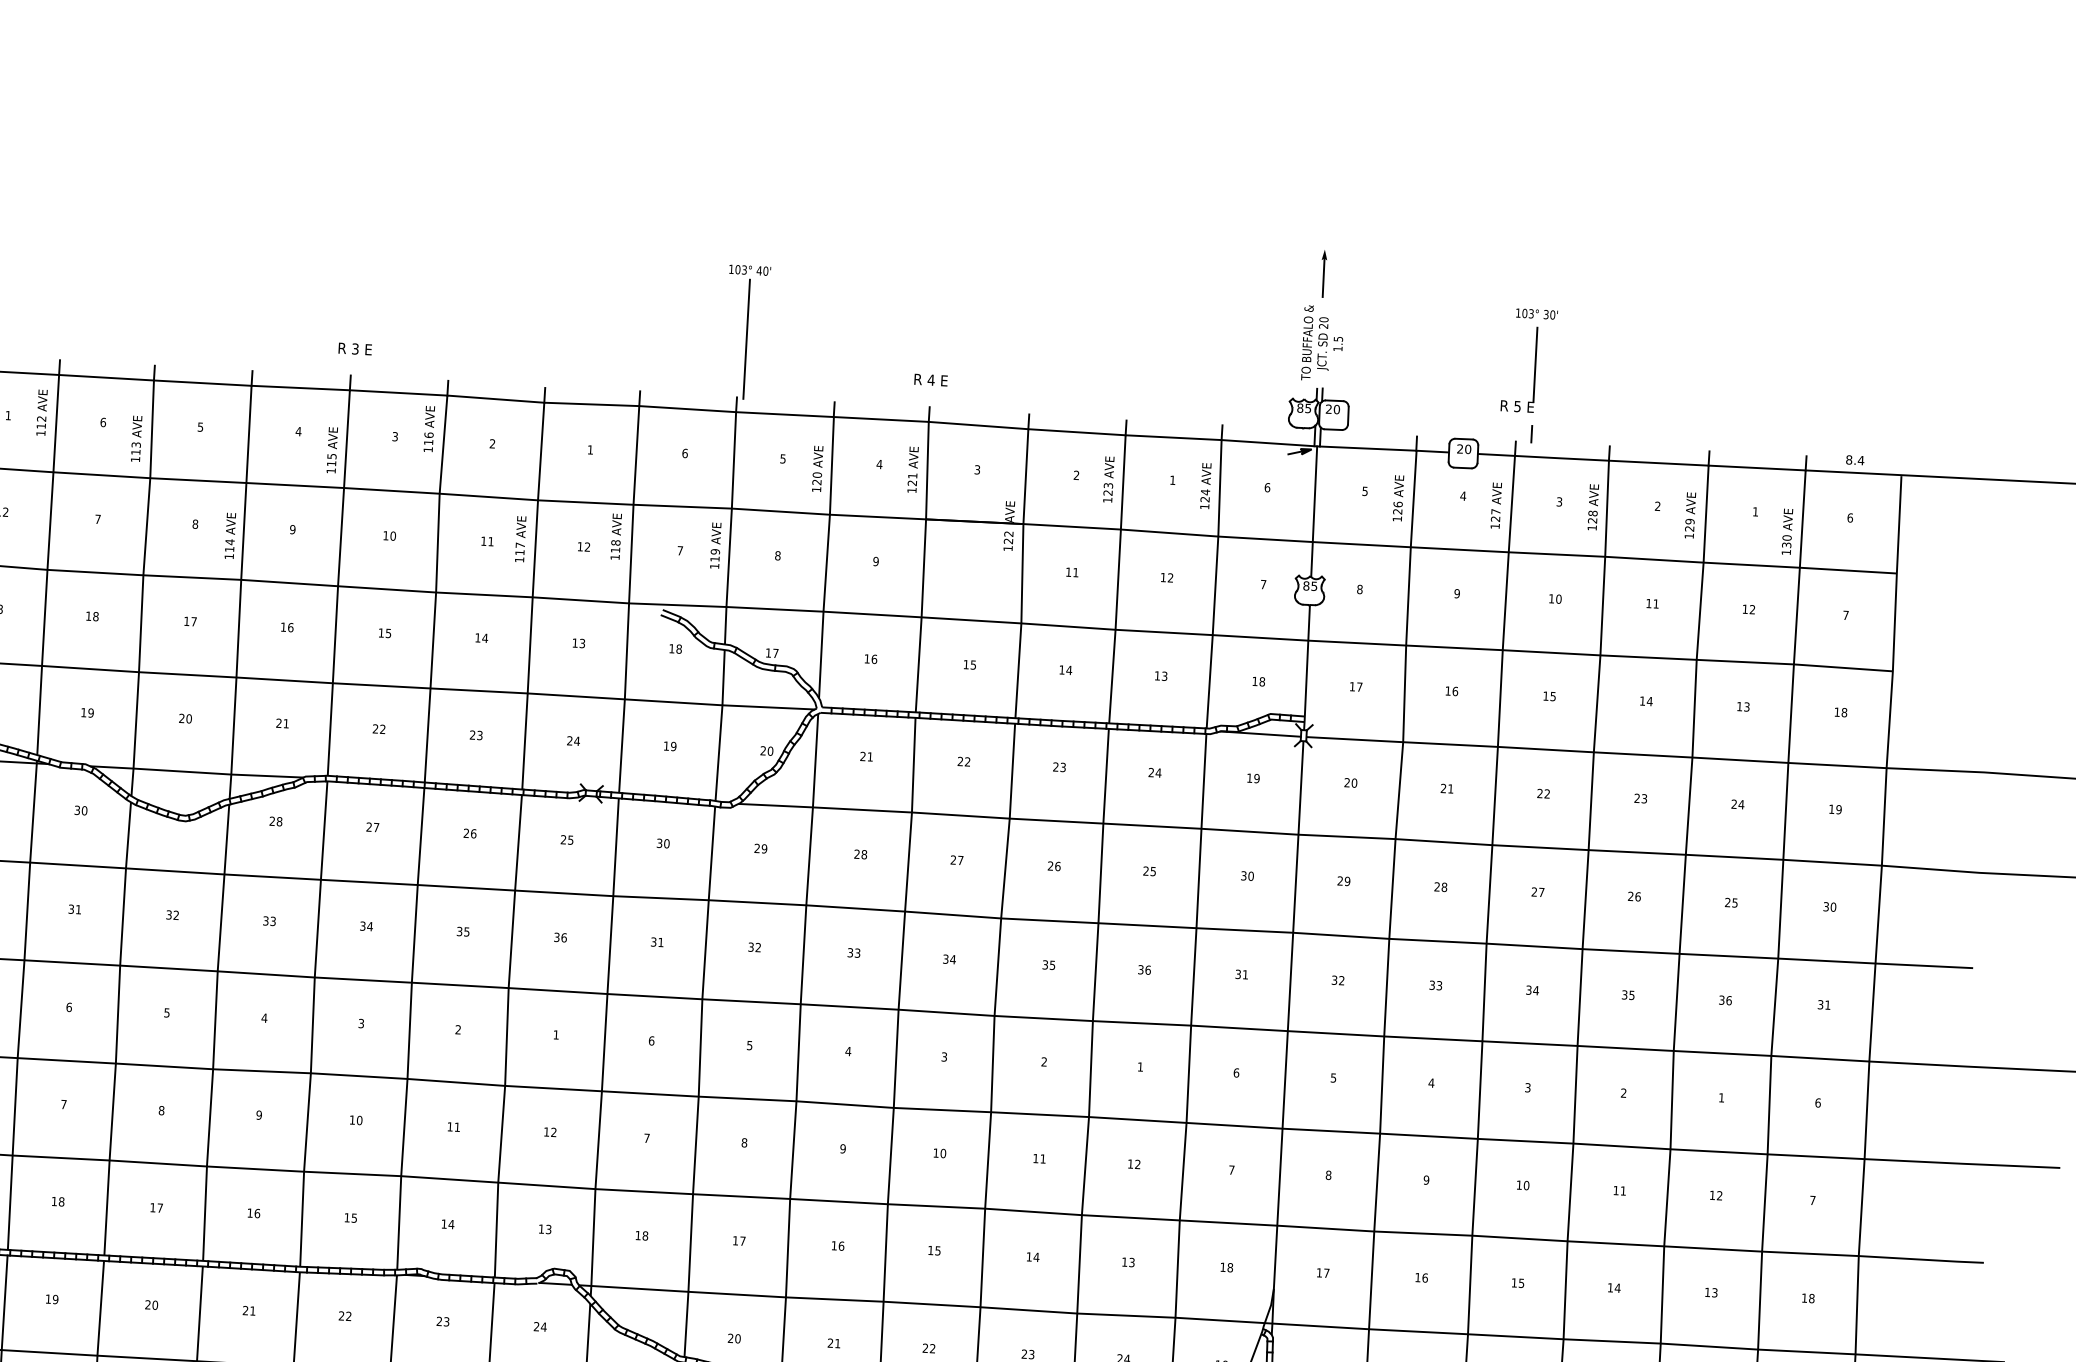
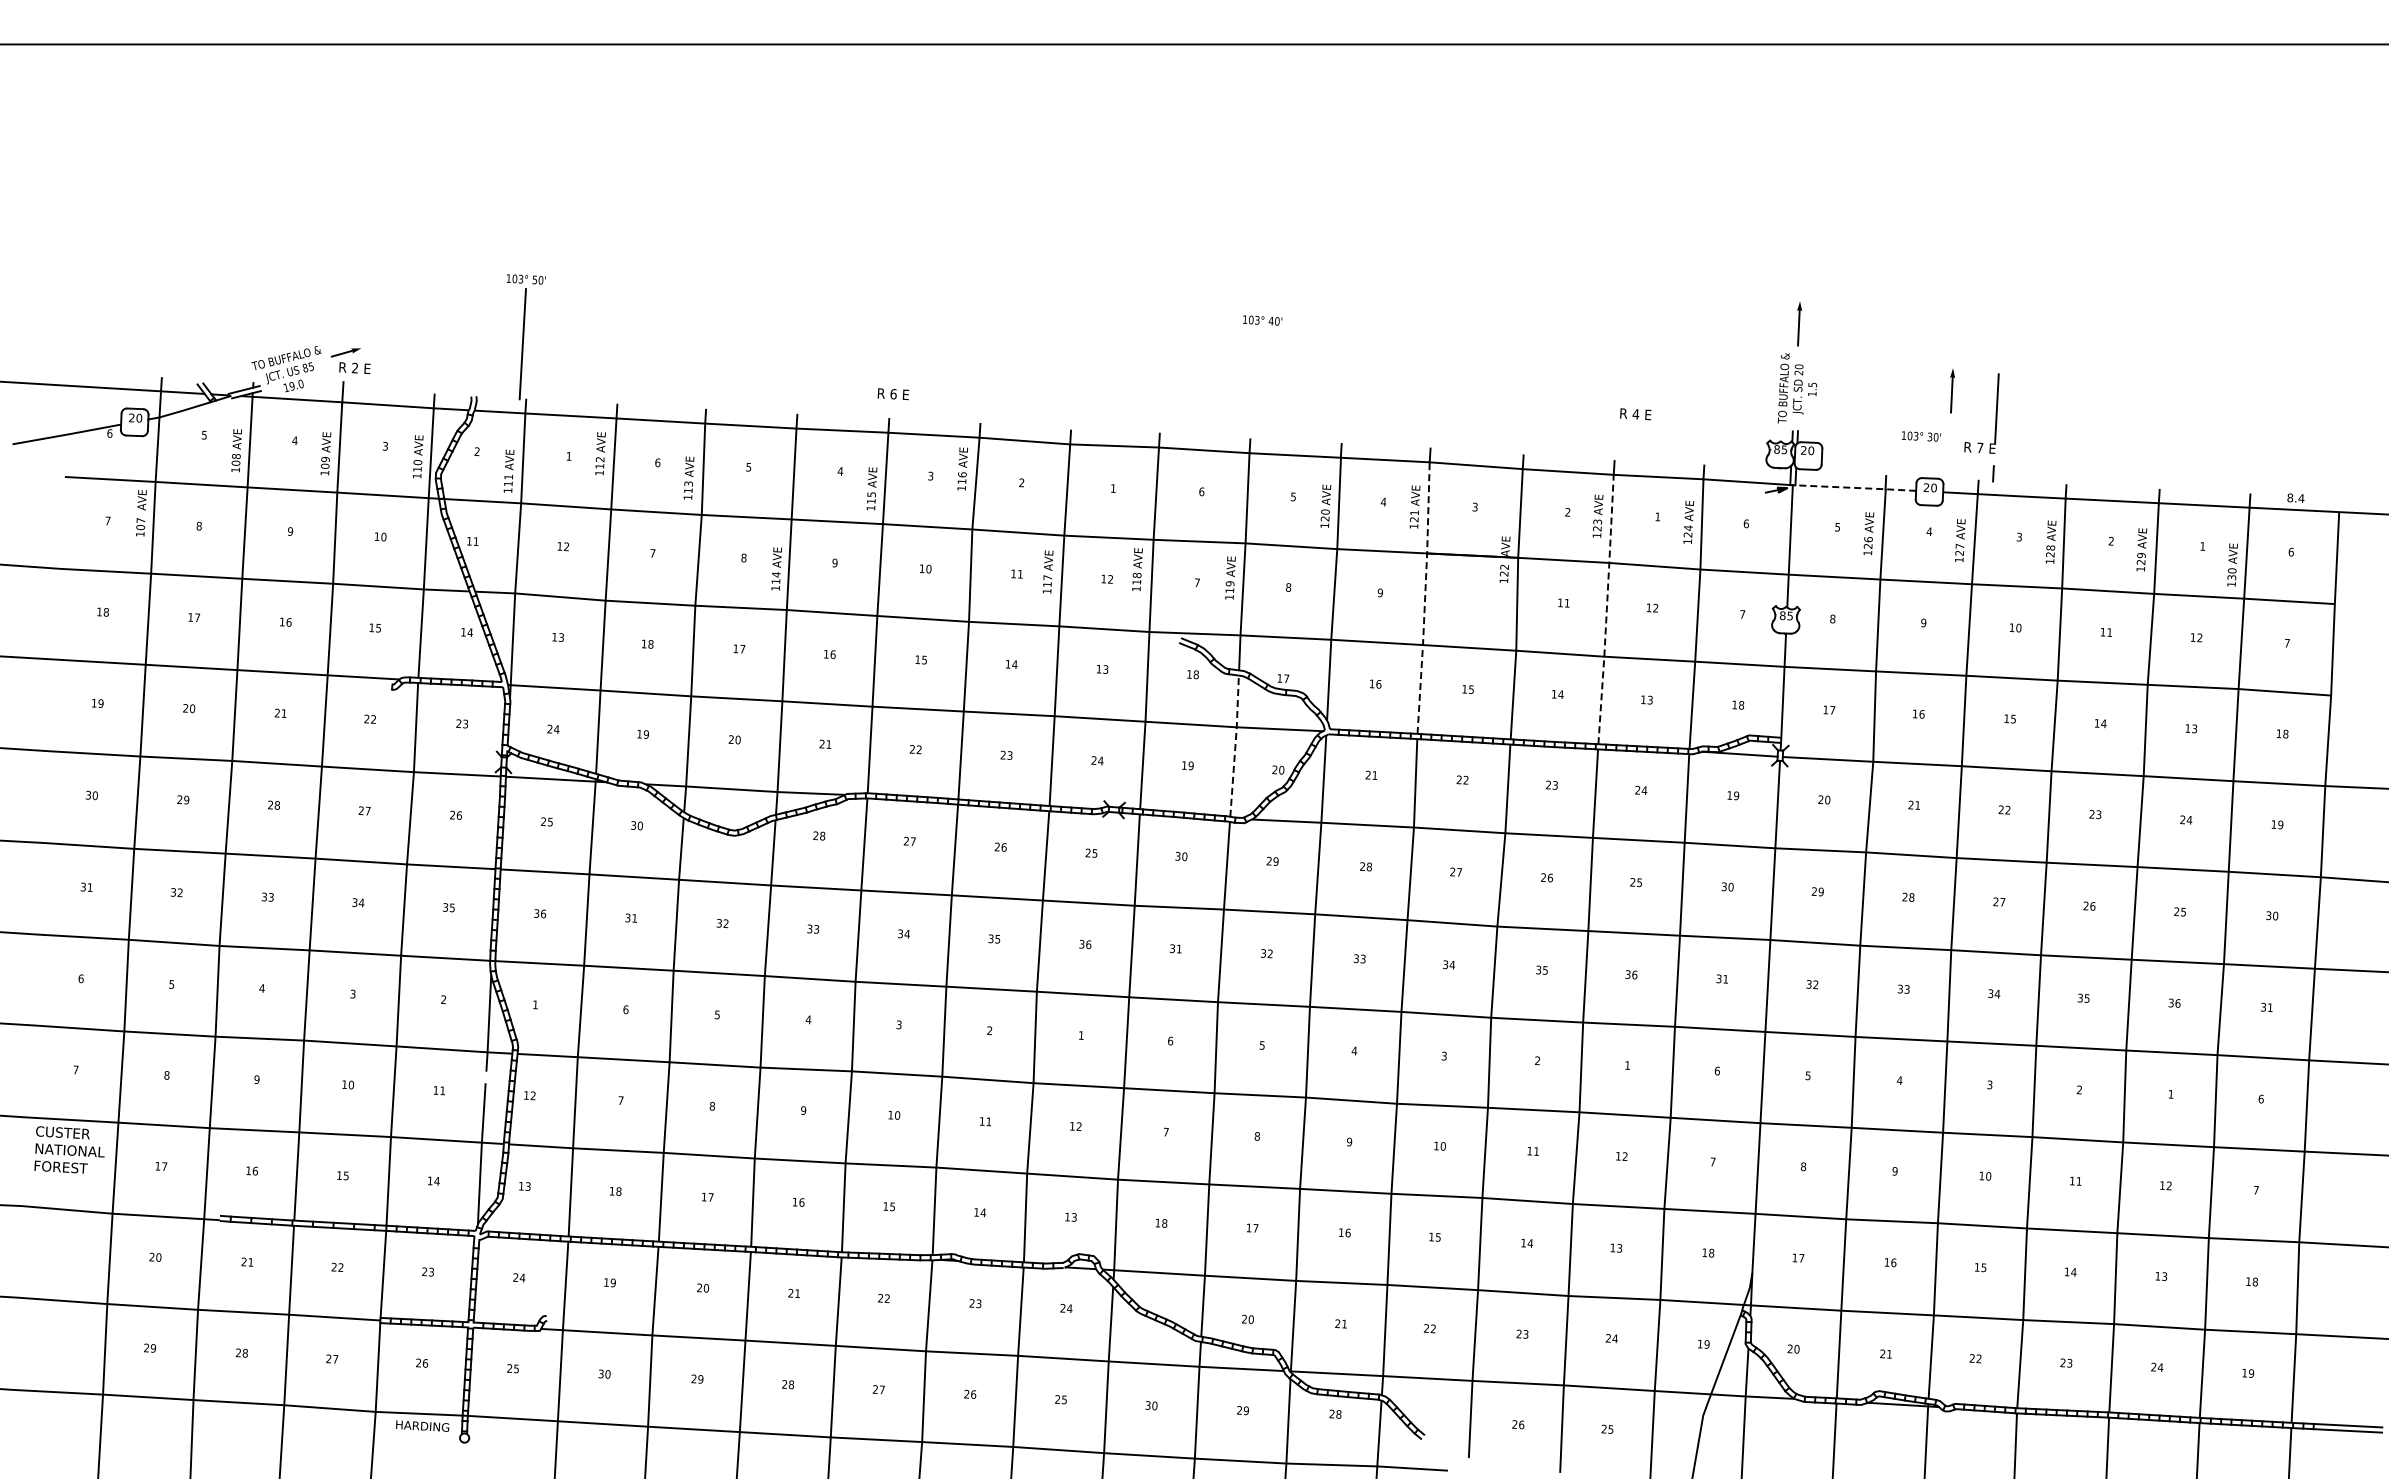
text: (1537, 314) -> (1921, 436), moved
line: (746, 338) -> (1259, 384), removed
part: (1487, 345) -> (1952, 390), added
text: (355, 348) -> (893, 393), 3 -> 6
text: (930, 380) -> (1635, 414), moved
text: (1517, 406) -> (1980, 447), 5 -> 7
line: (1383, 448) -> (1854, 487), solid -> dashed
line: (924, 566) -> (1425, 597), solid -> dashed
line: (1117, 578) -> (1606, 608), solid -> dashed
line: (721, 724) -> (1235, 745), solid -> dashed

